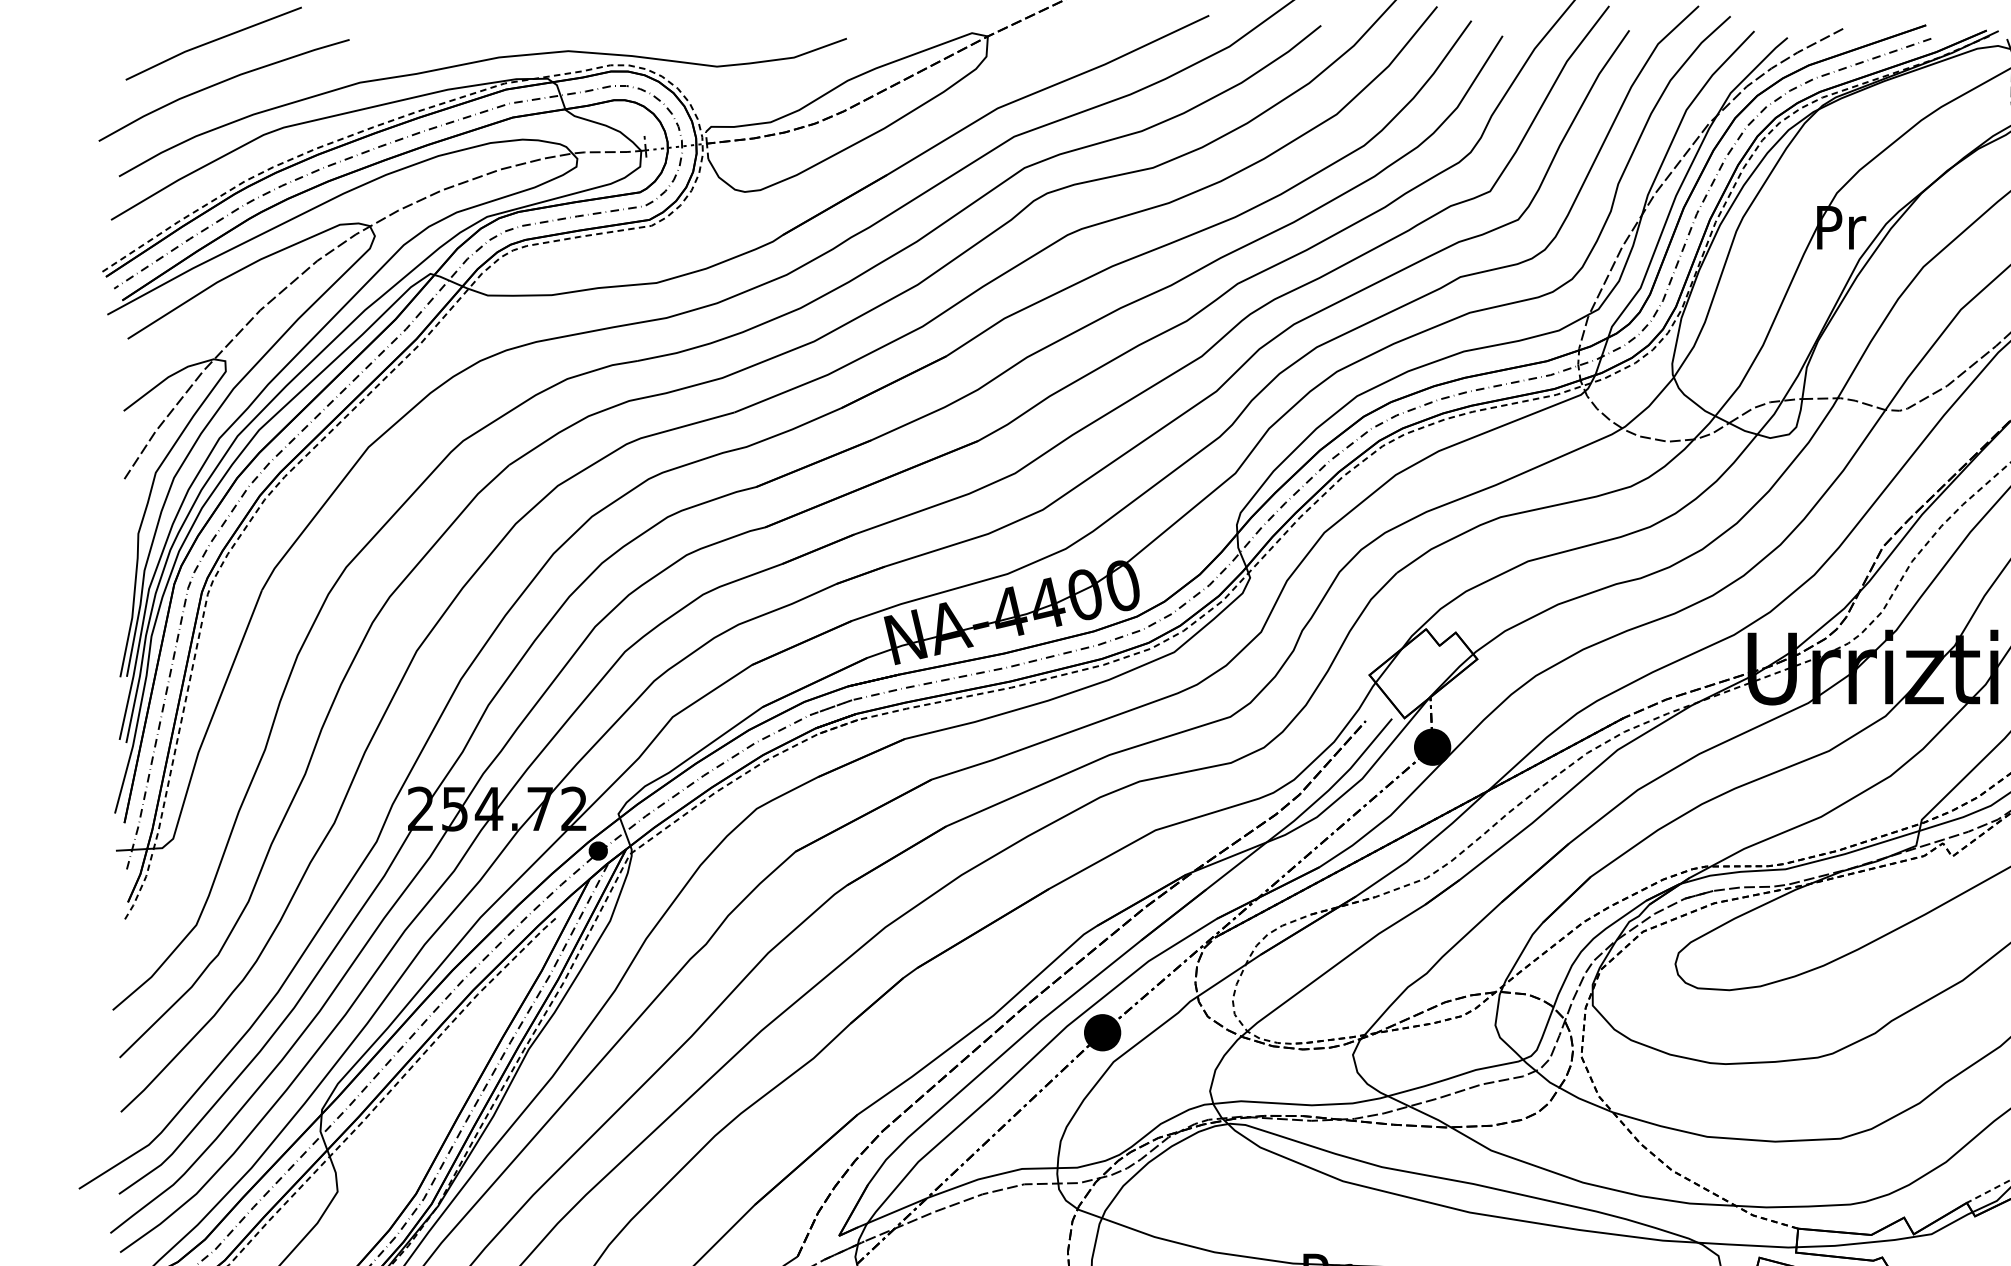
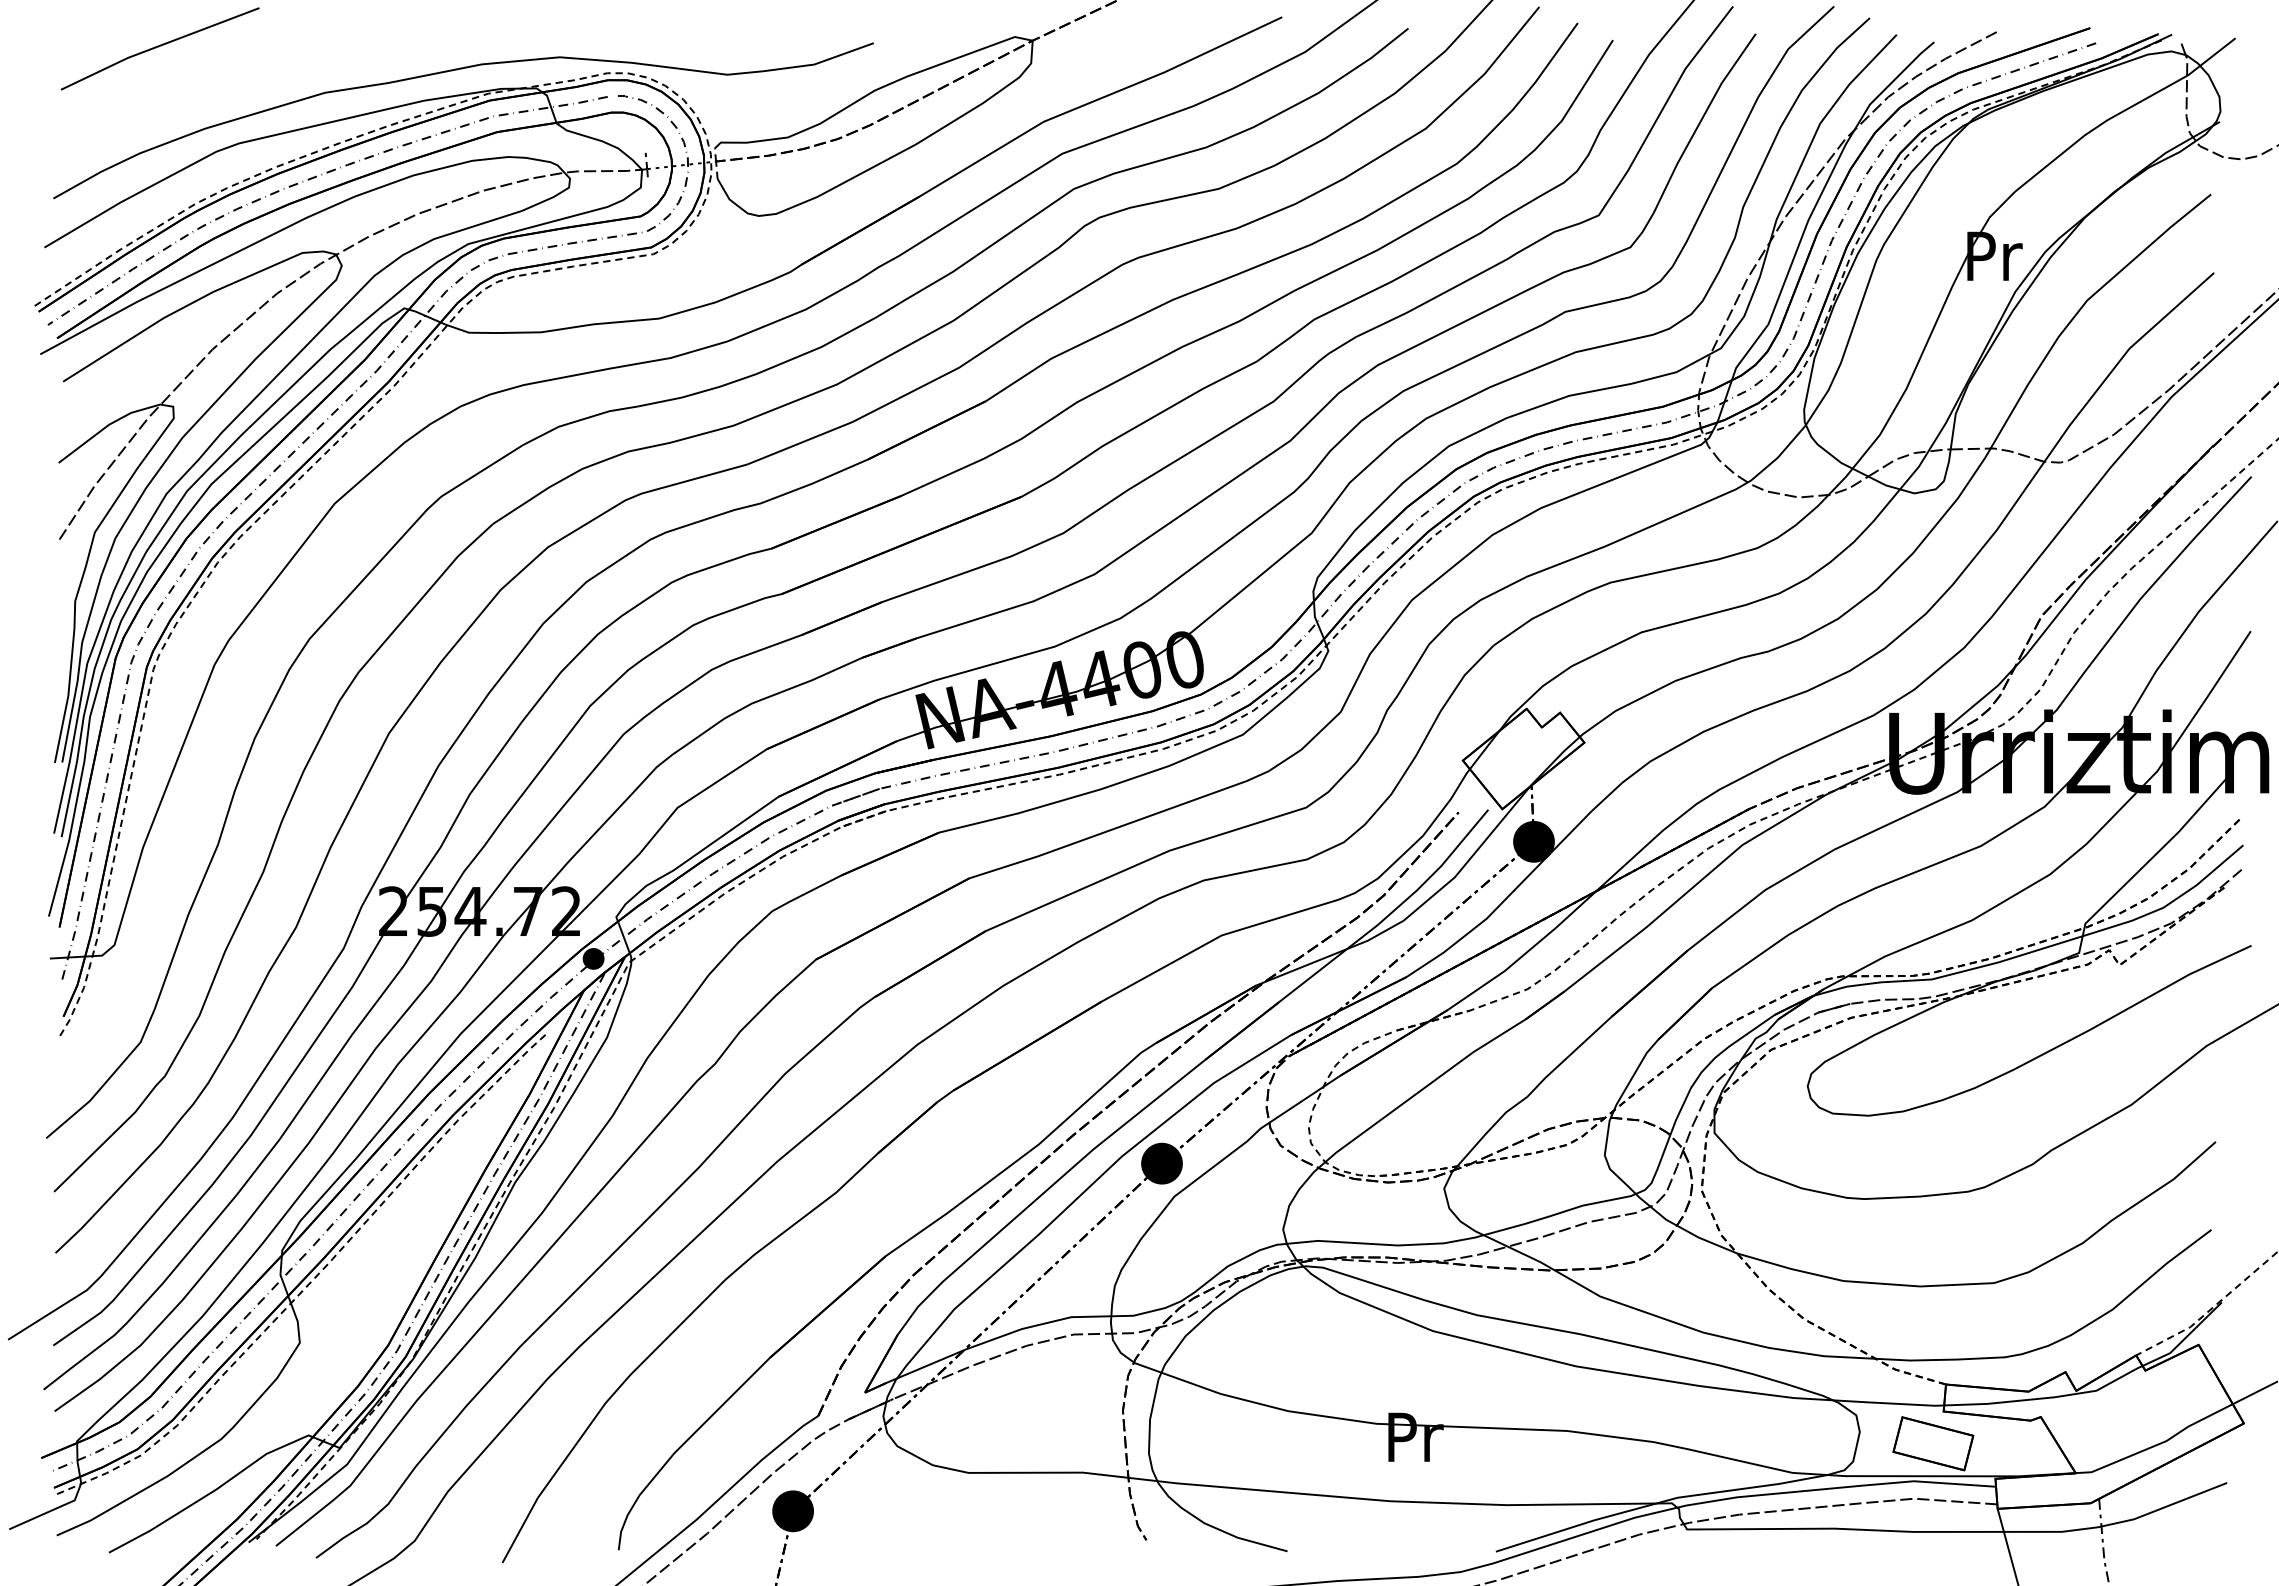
curve: (222, 83) -> (169, 93), removed

